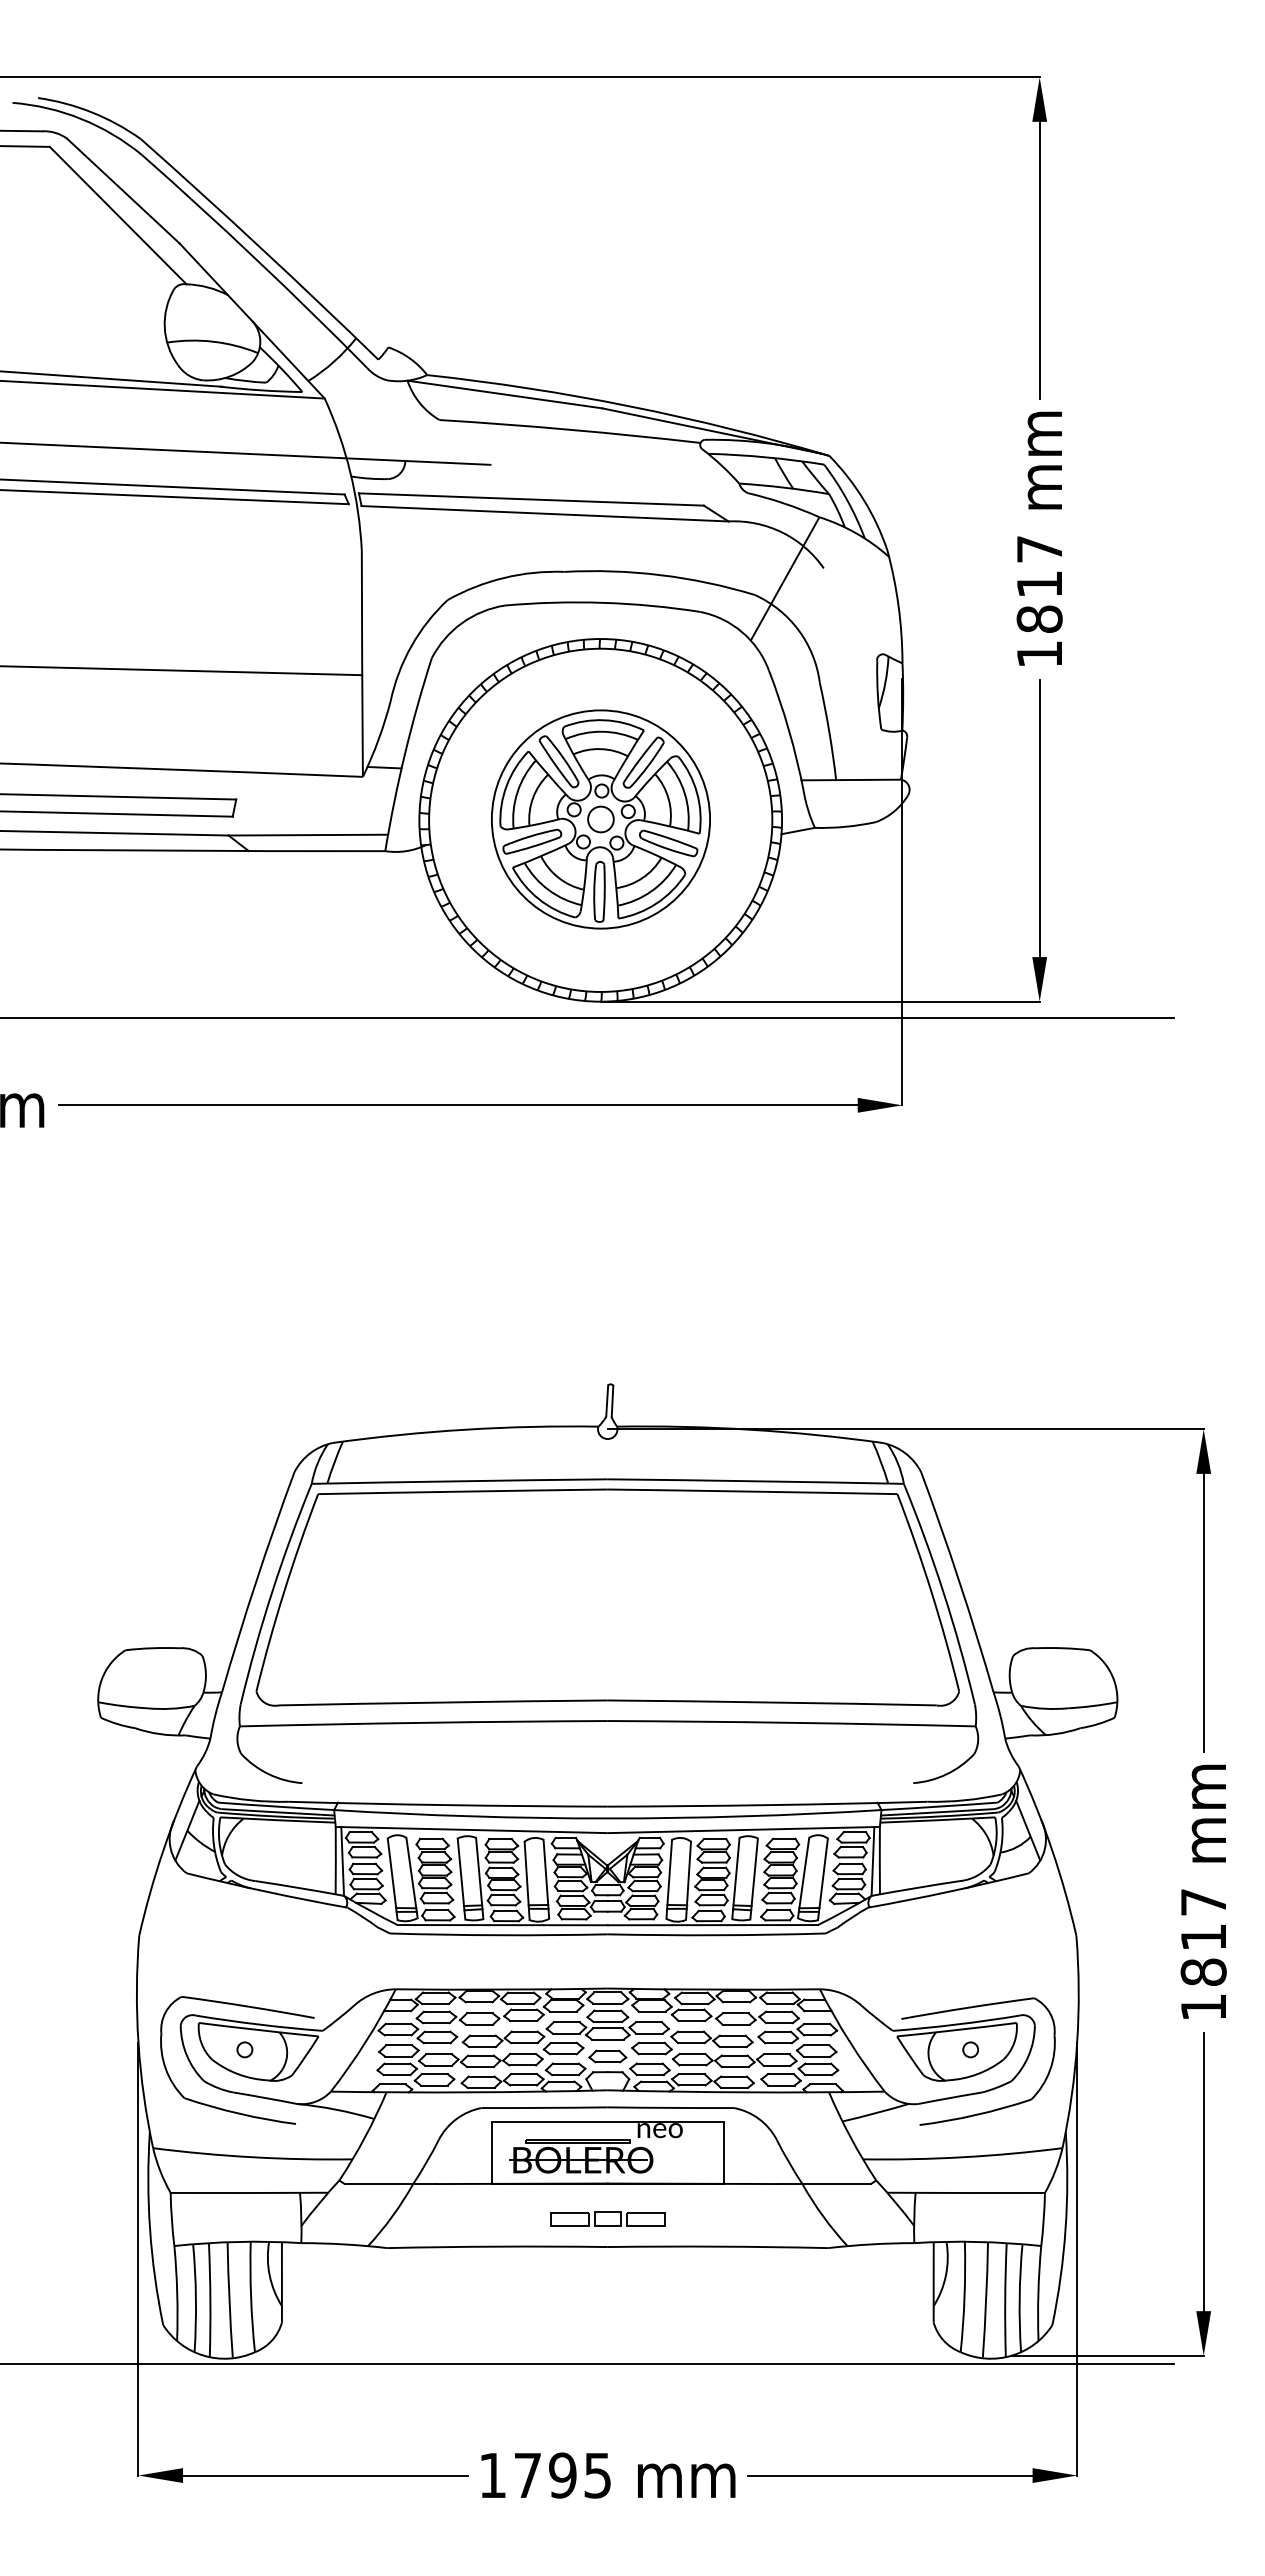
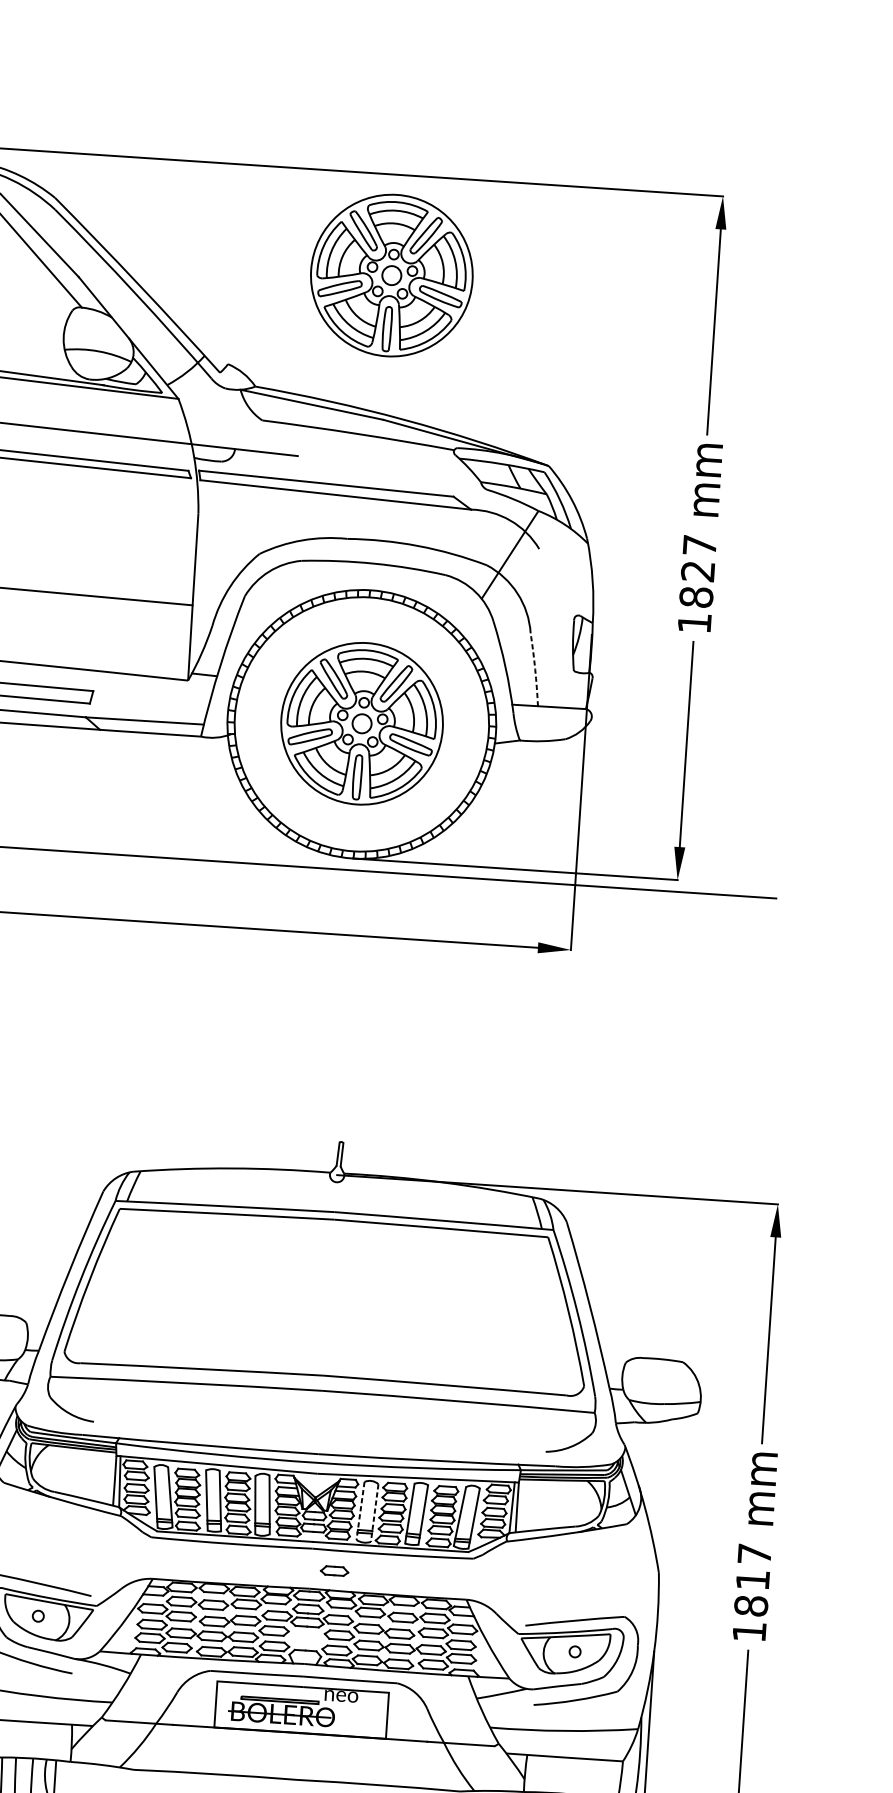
part: (600, 213) -> (391, 275), added
text: (1038, 584) -> (697, 571), 1817 -> 1827
arc: (829, 731) -> (535, 669), solid -> dashed
line: (669, 1879) -> (360, 1511), solid -> dashed
line: (688, 1881) -> (374, 1513), solid -> dashed
part: (607, 2056) -> (334, 1571), moved
part: (607, 2218) -> (298, 1758), removed

